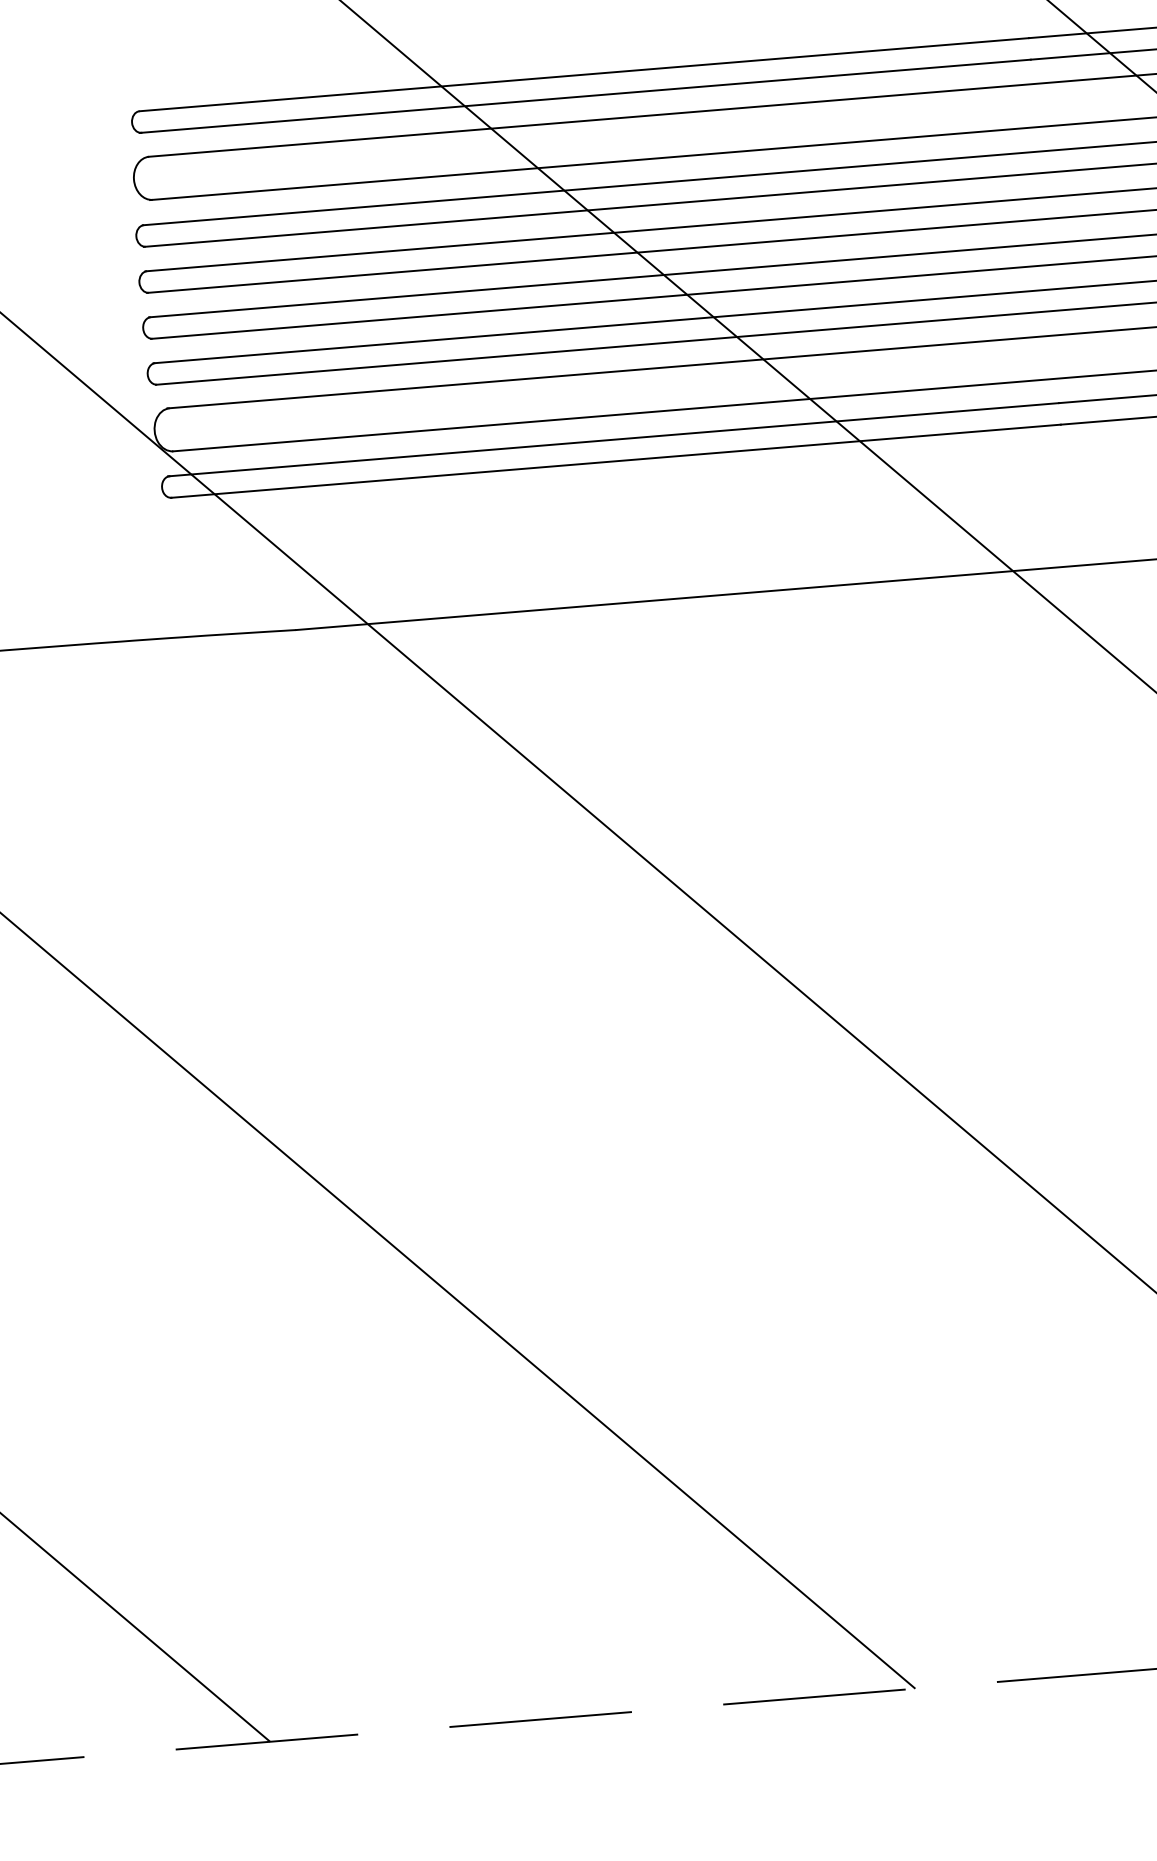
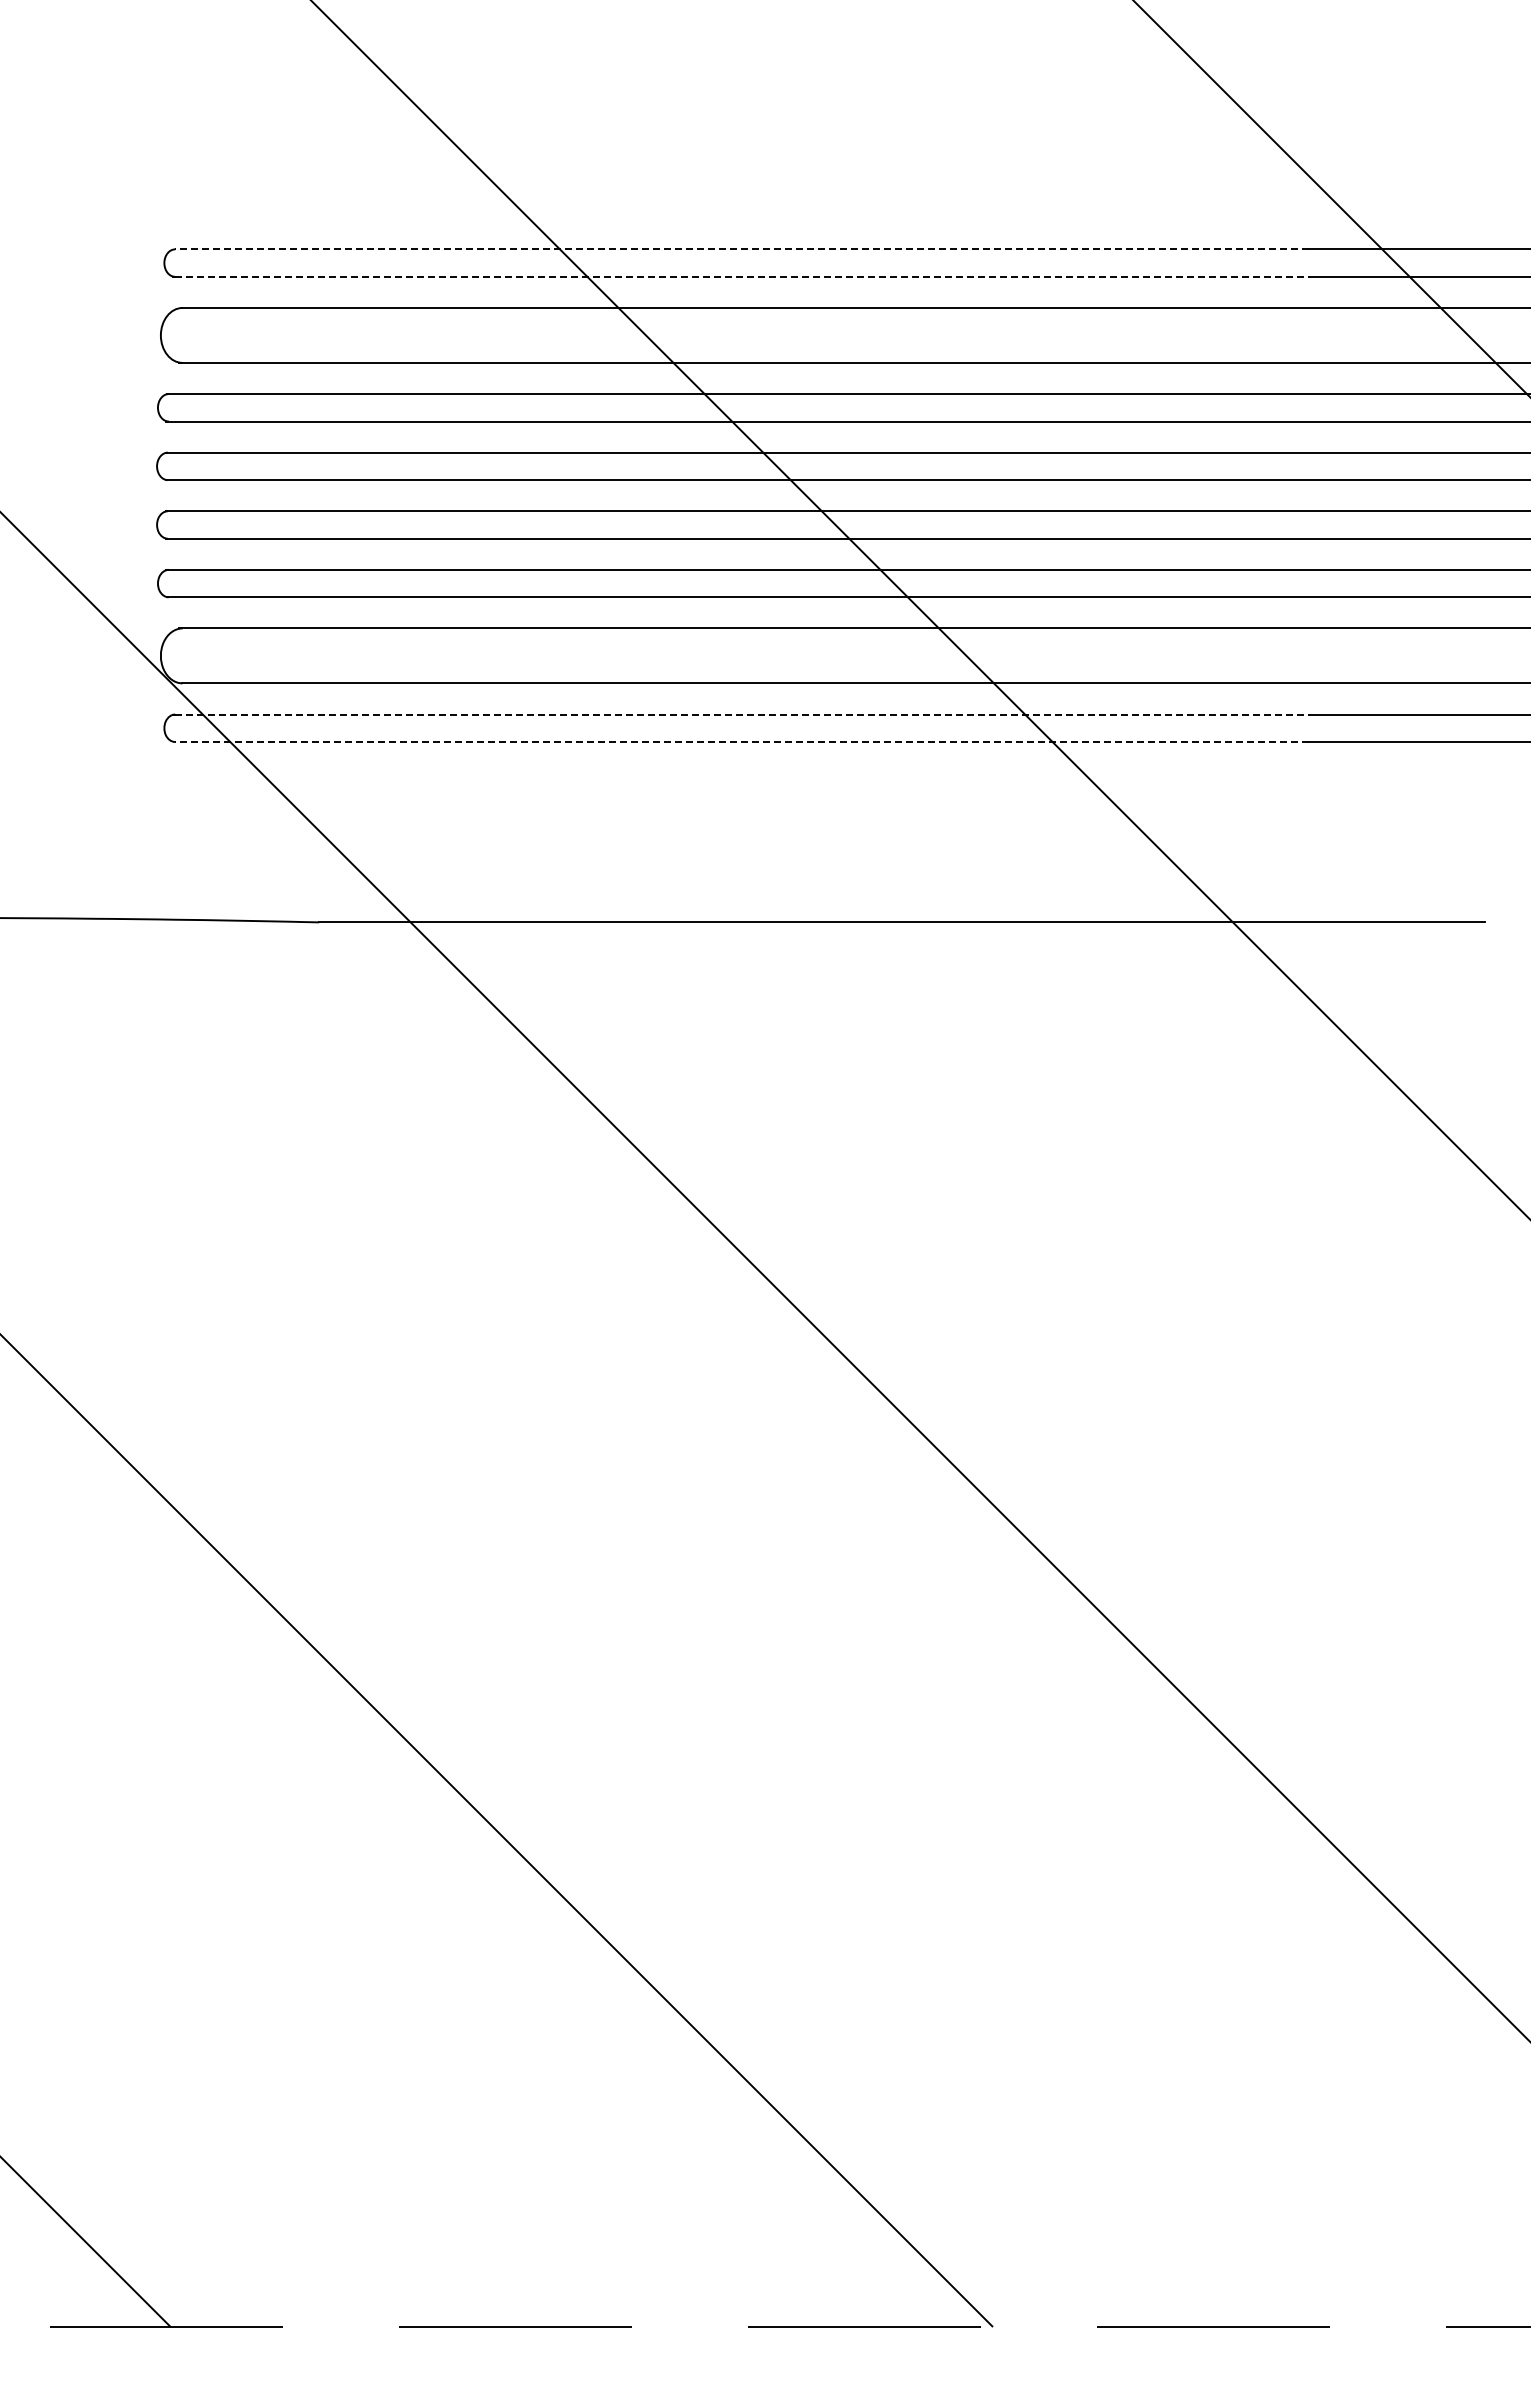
line: (584, 74) -> (741, 249), solid -> dashed
line: (585, 96) -> (741, 276), solid -> dashed
line: (614, 439) -> (741, 714), solid -> dashed
line: (615, 461) -> (741, 742), solid -> dashed

